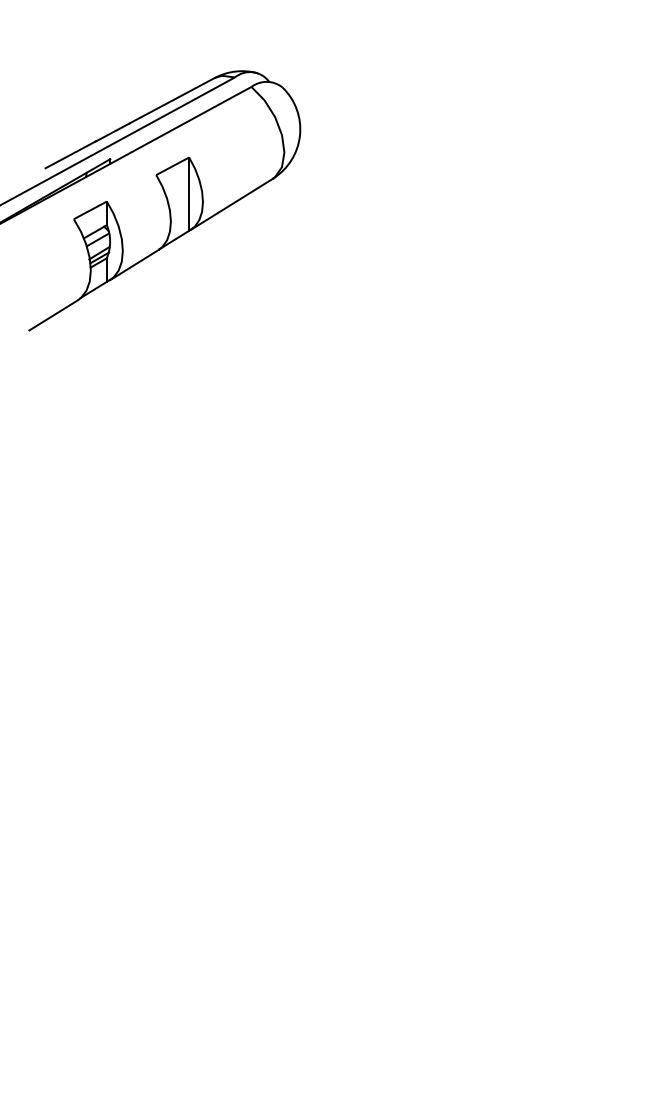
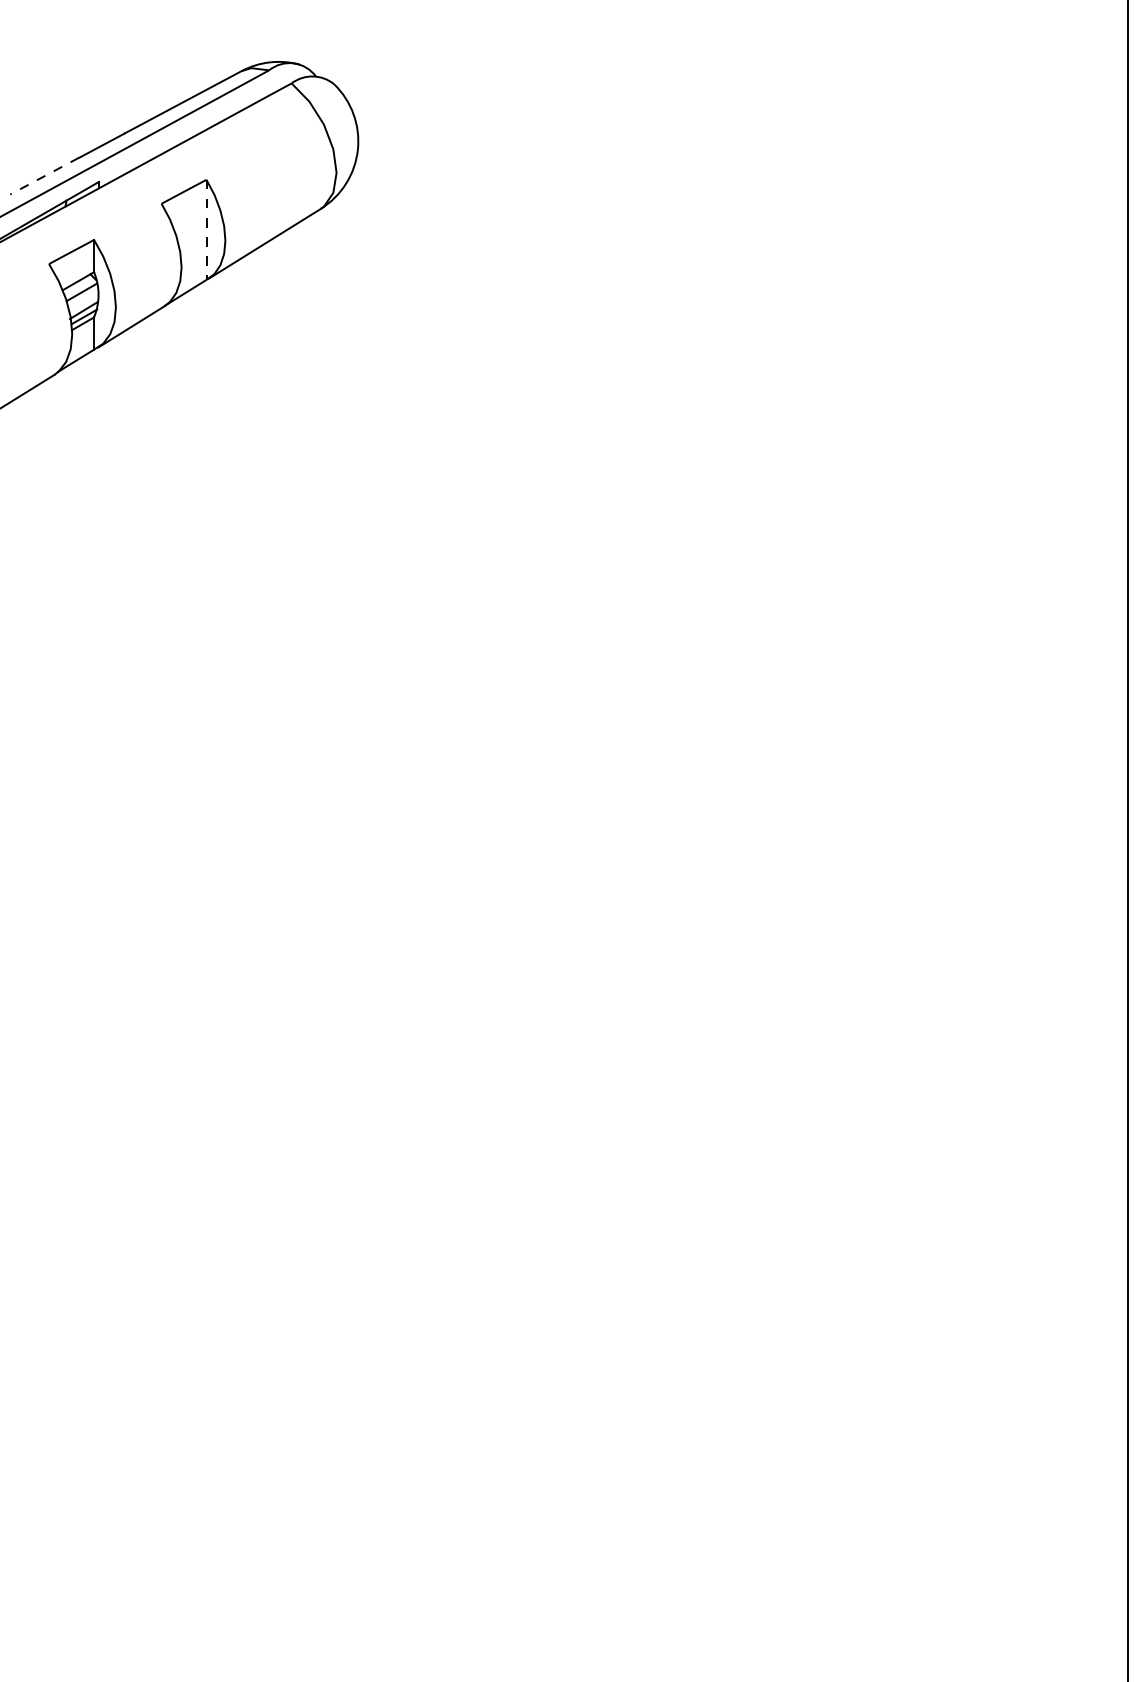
line: (70, 155) -> (44, 176), solid -> dashed
line: (189, 194) -> (206, 230), solid -> dashed

